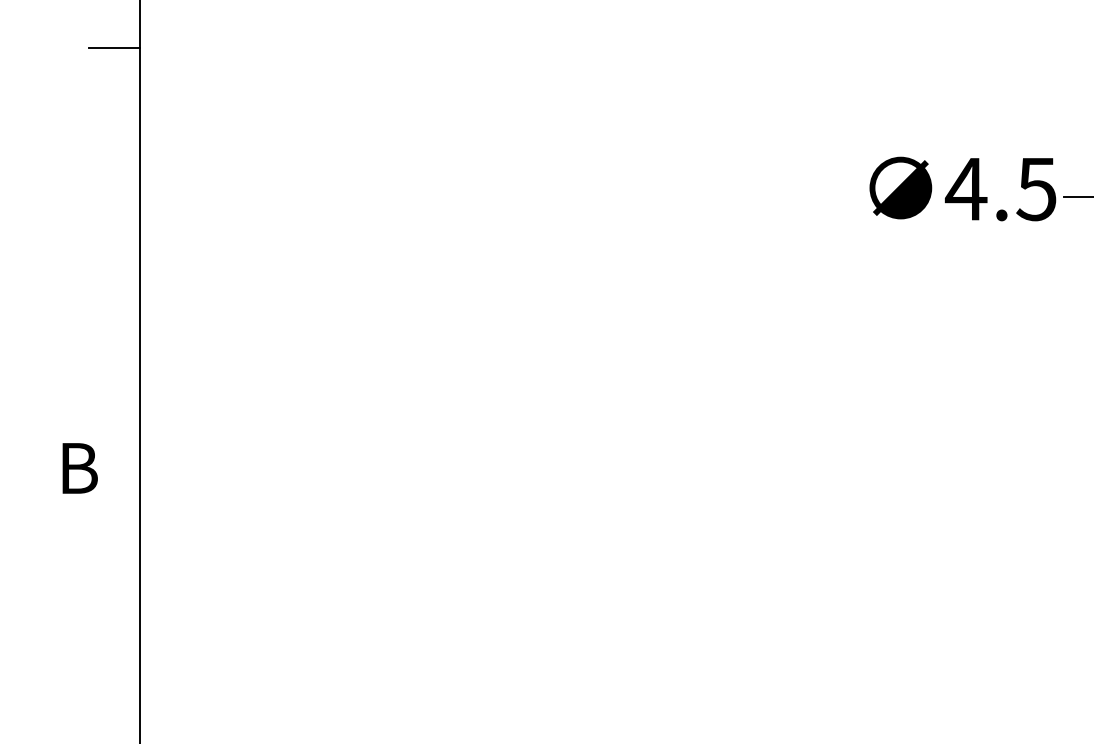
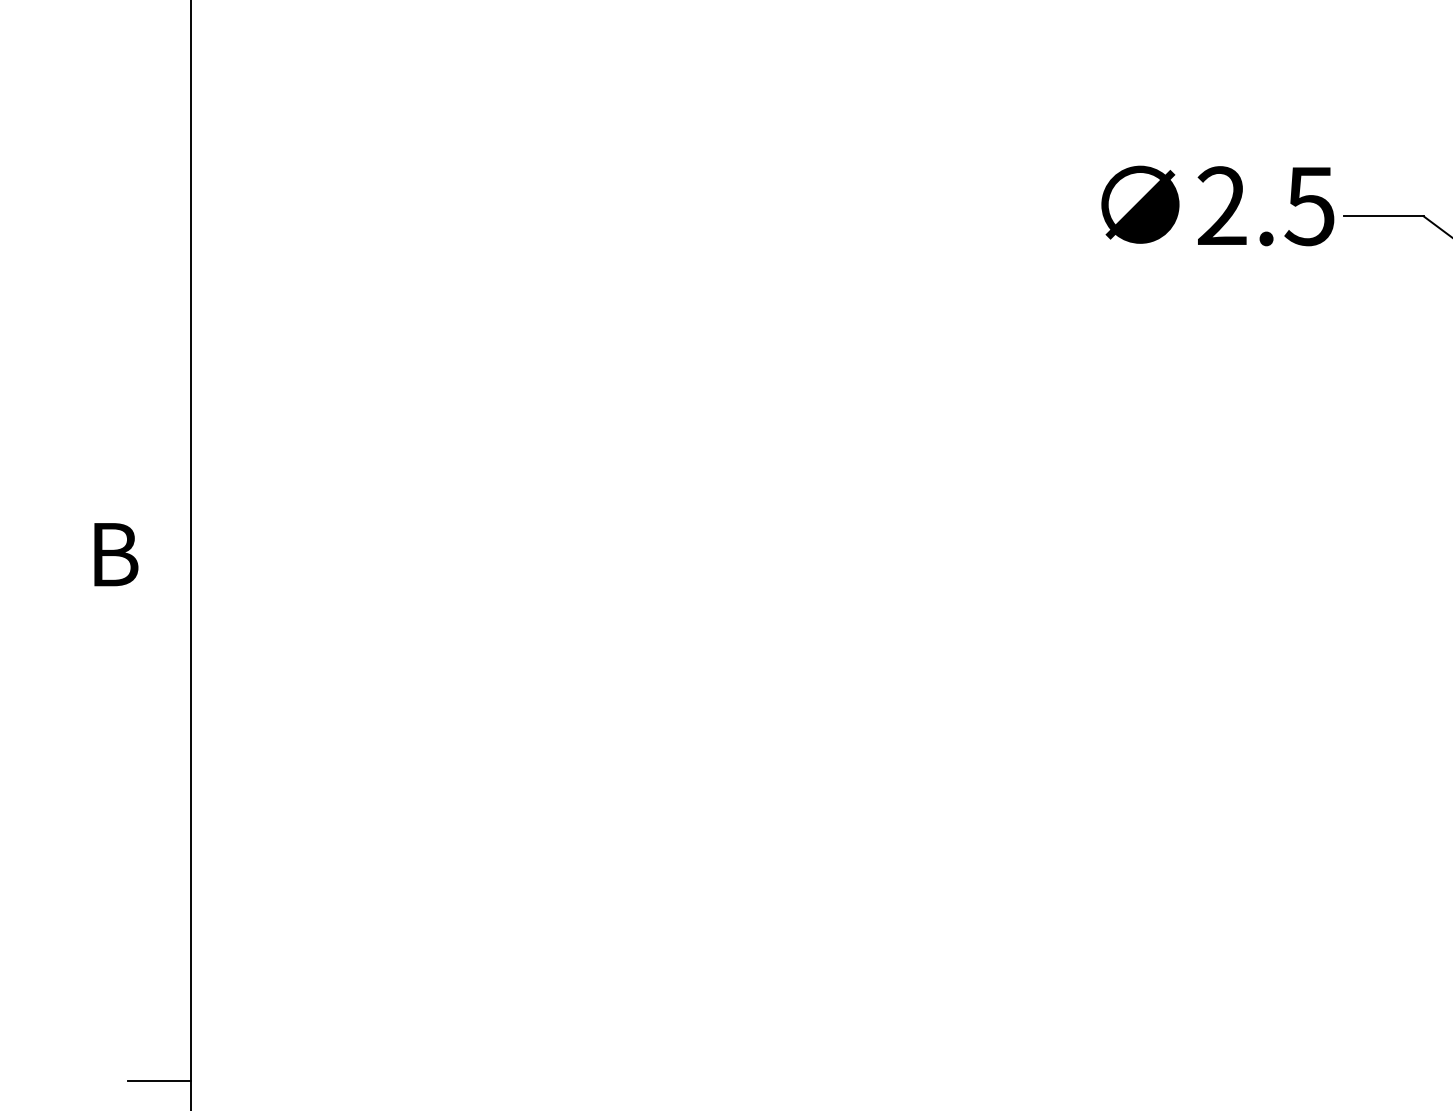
line: (114, 47) -> (158, 29), removed
text: (965, 188) -> (1221, 205), 4.5 -> 2.5

